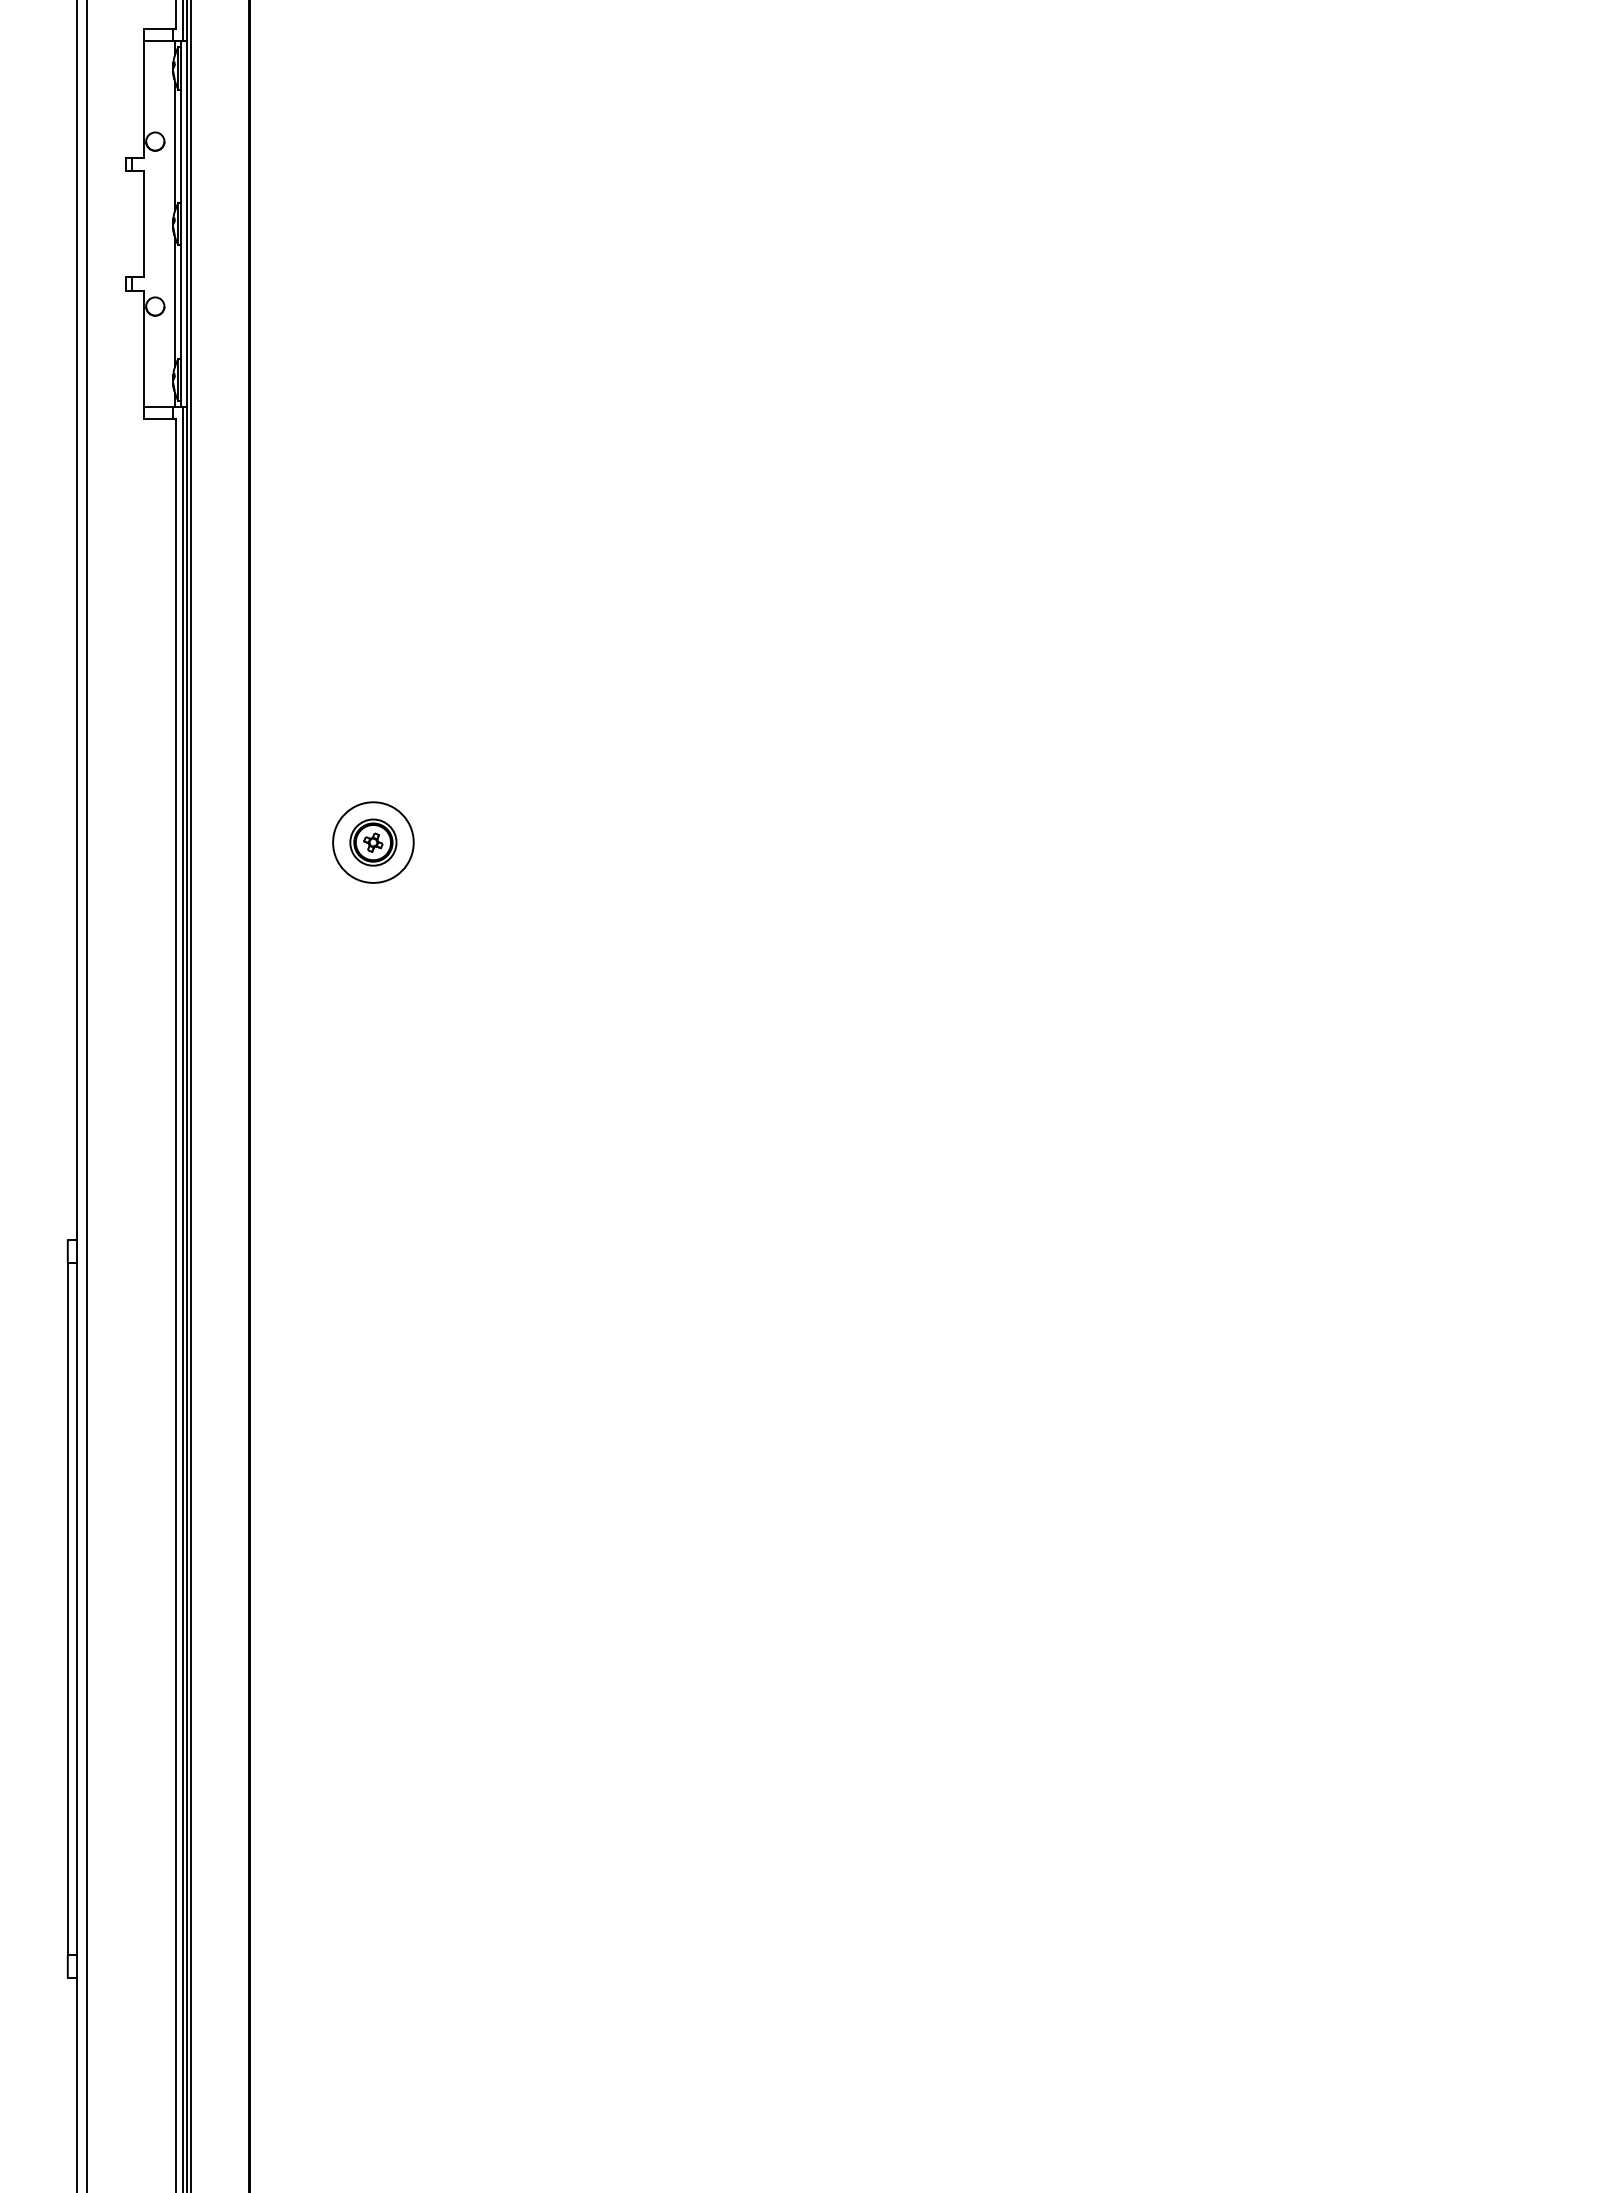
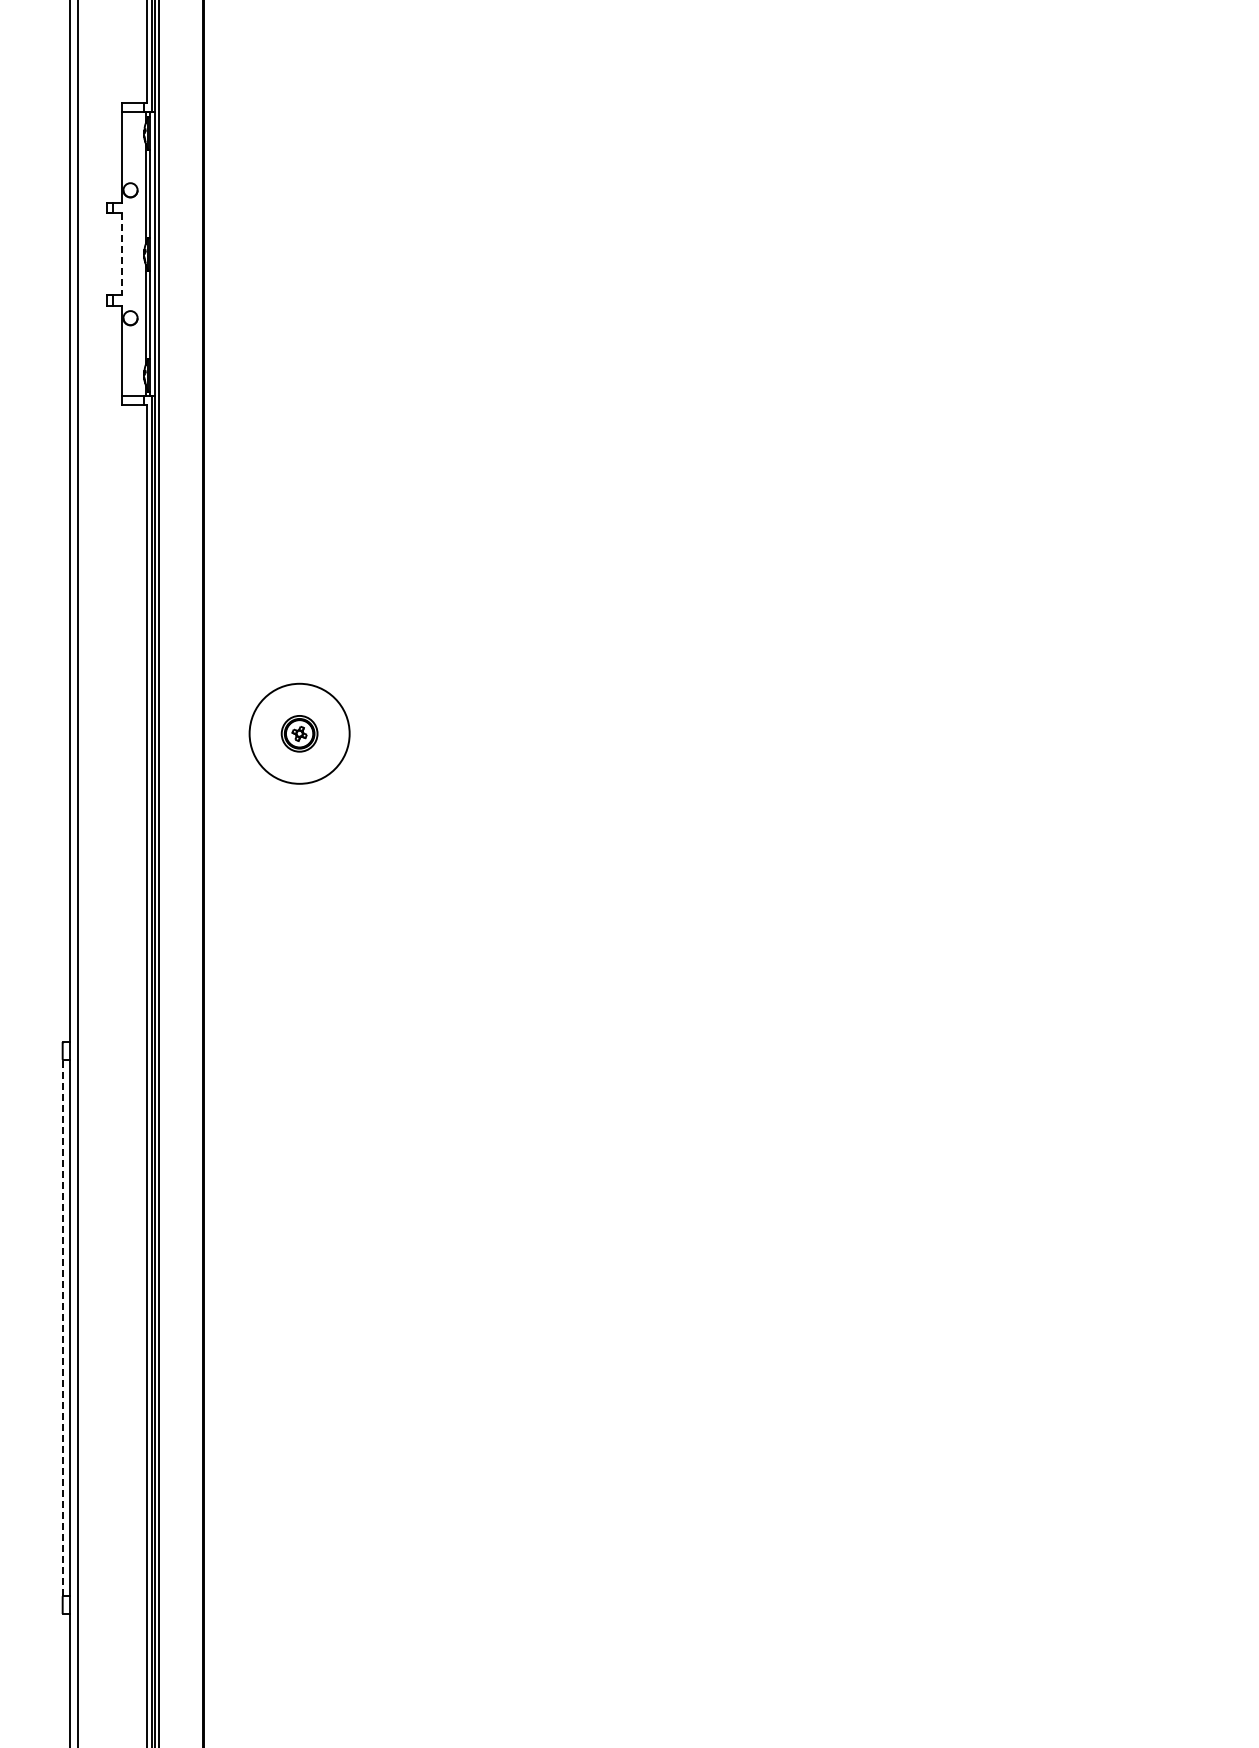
line: (143, 224) -> (121, 254), solid -> dashed
circle: (373, 842) -> (299, 733), size x1.6
line: (67, 1608) -> (62, 1327), solid -> dashed

